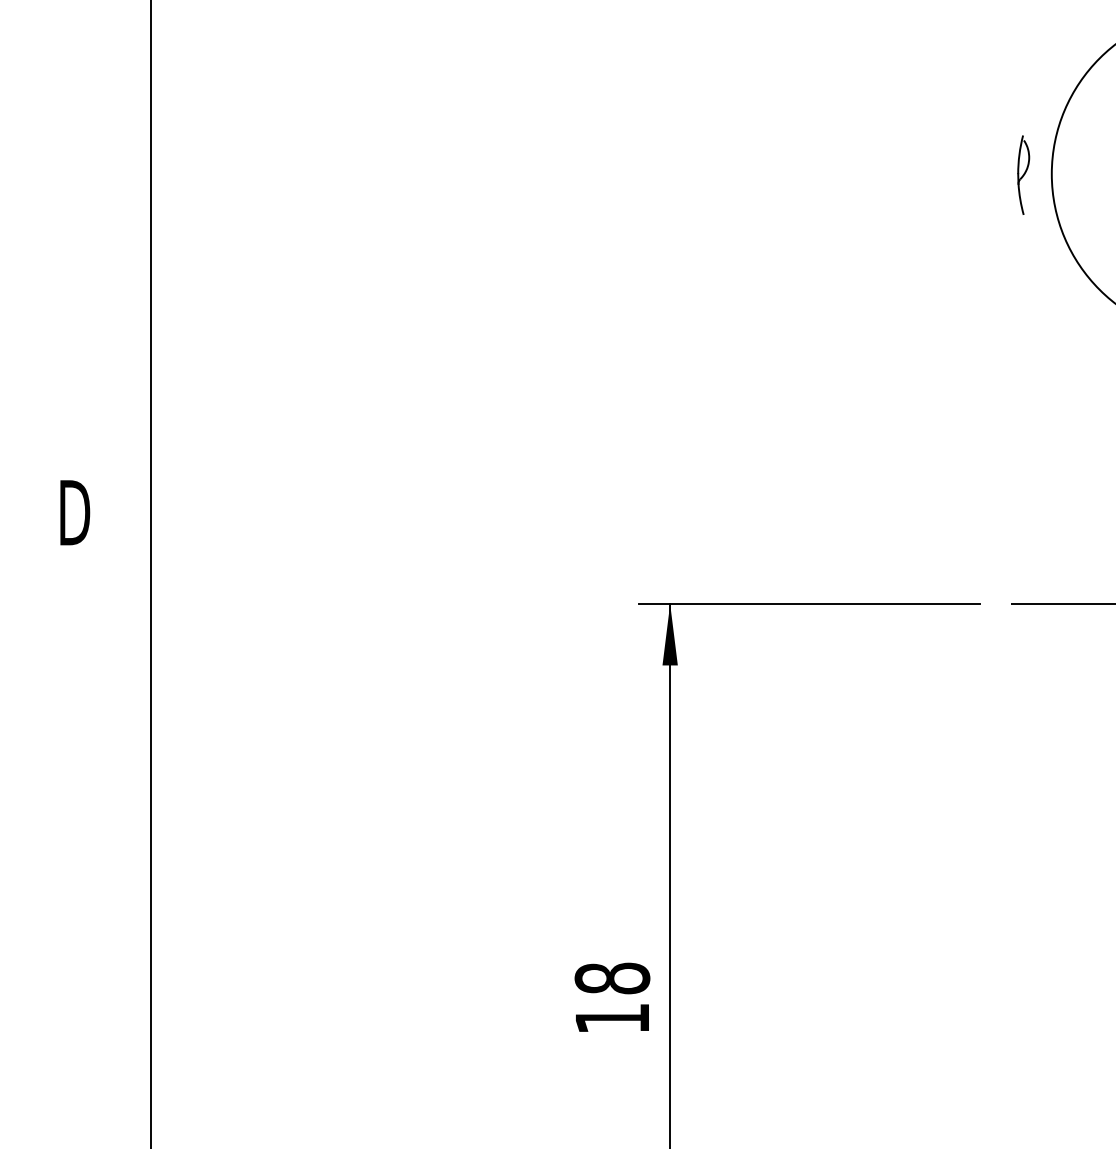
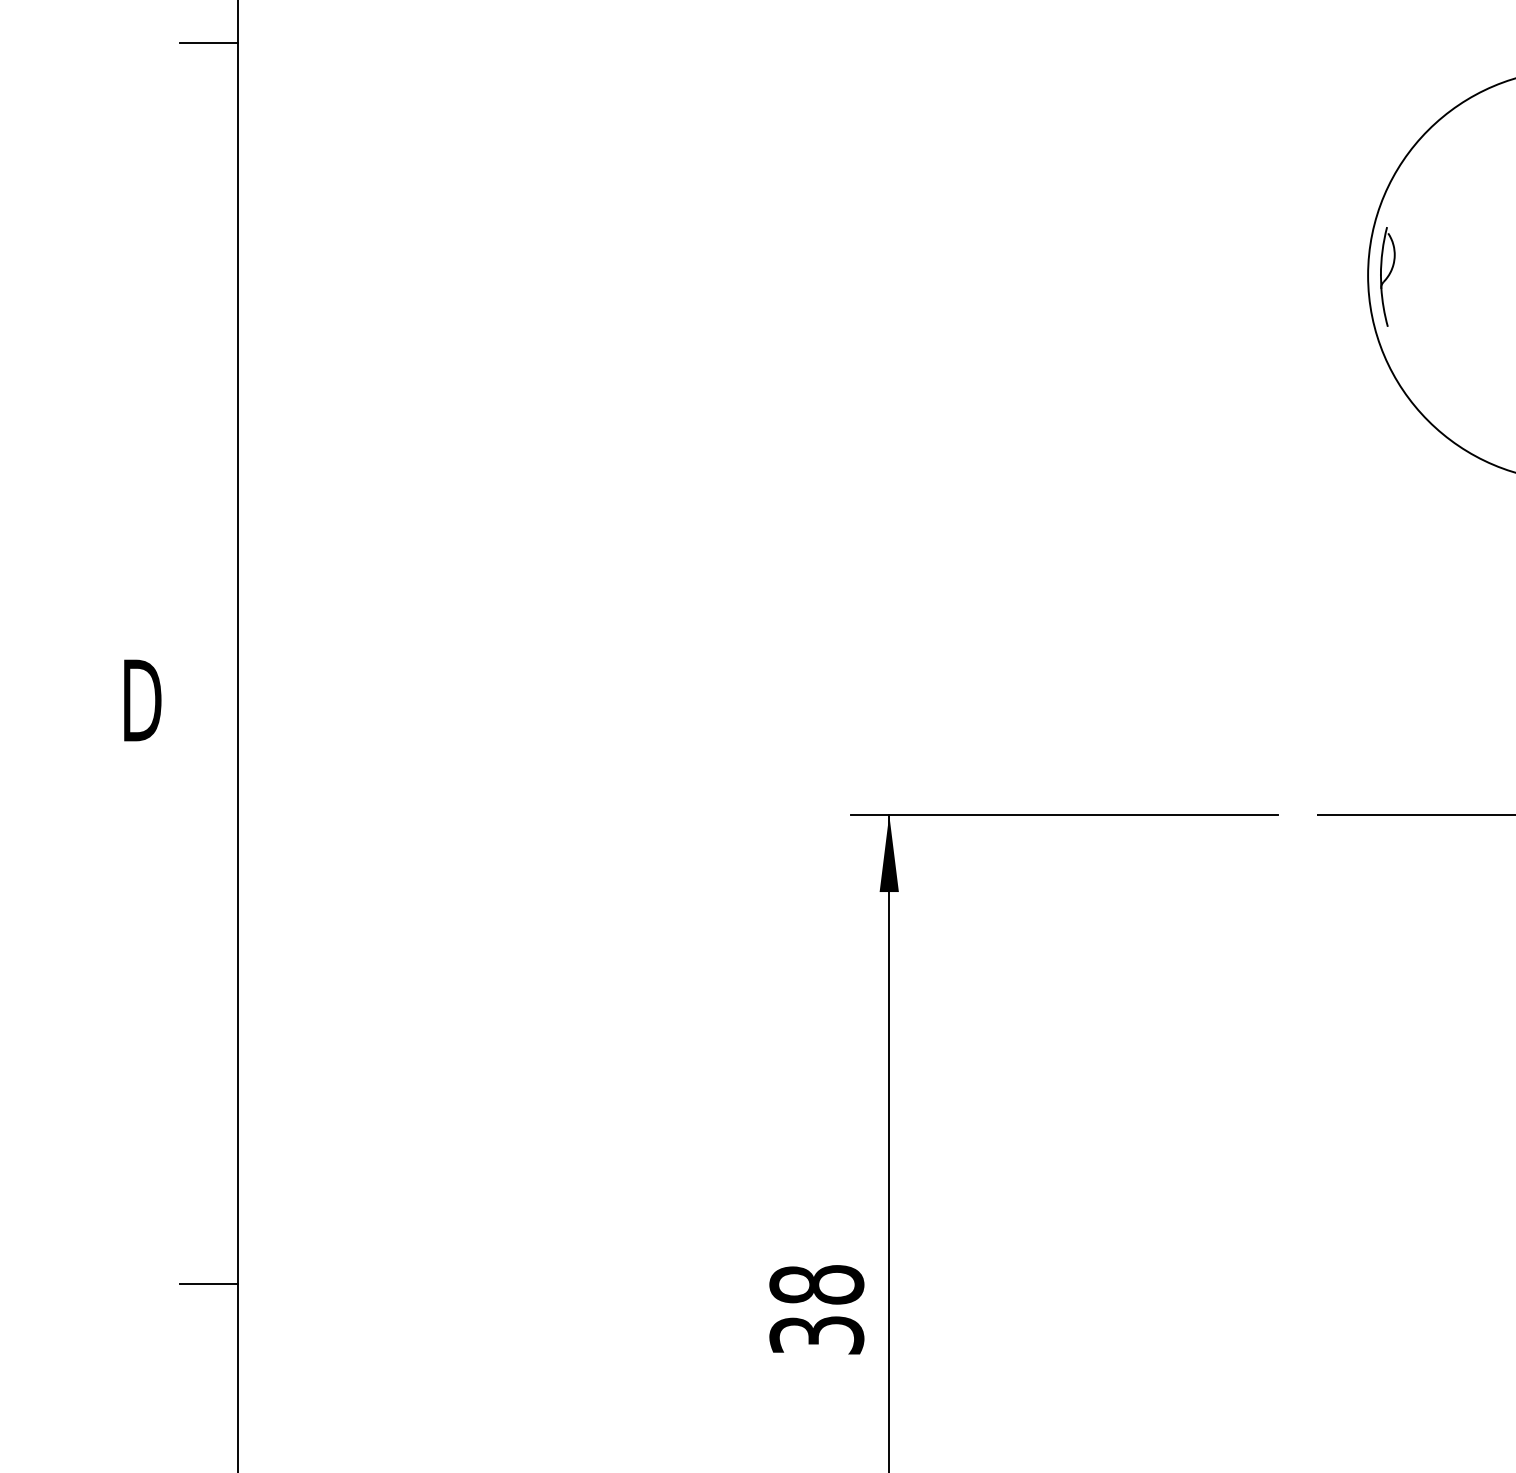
part: (1023, 174) -> (1387, 276), moved
line: (127, 978) -> (208, 1284), added
text: (612, 1018) -> (816, 1335), 18 -> 38

